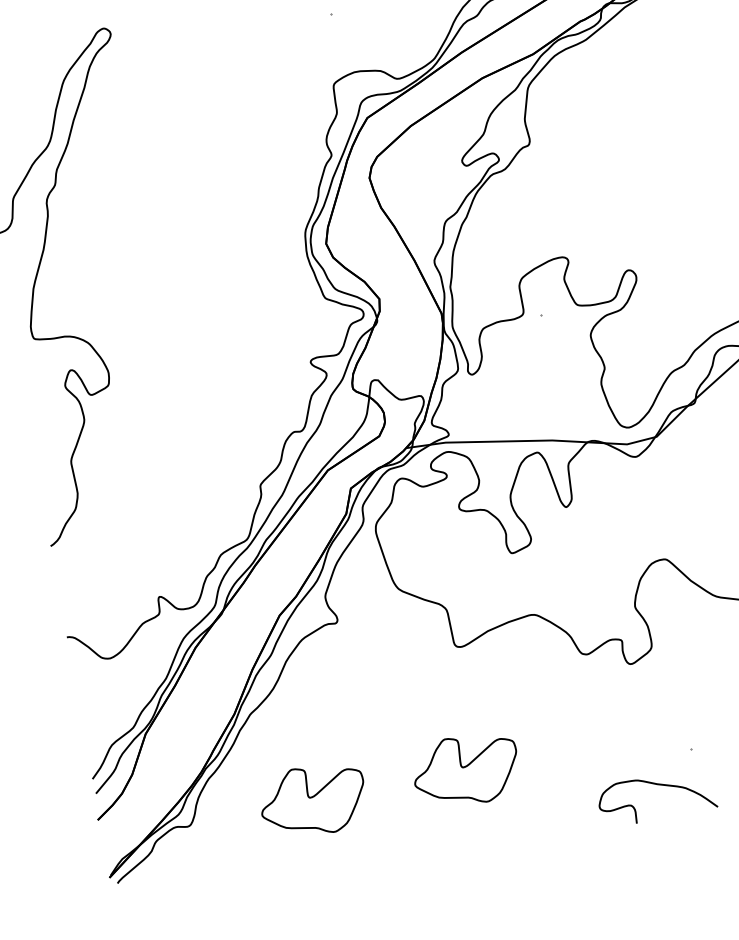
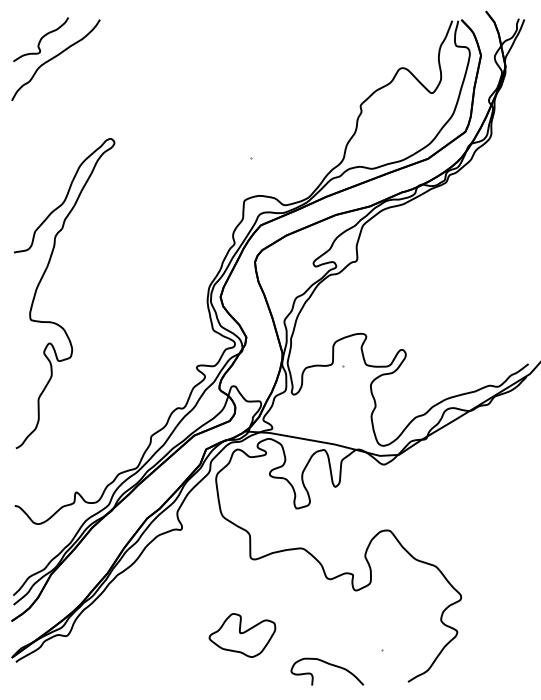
curve: (659, 786) -> (330, 665), moved
part: (313, 800) -> (145, 635), removed

